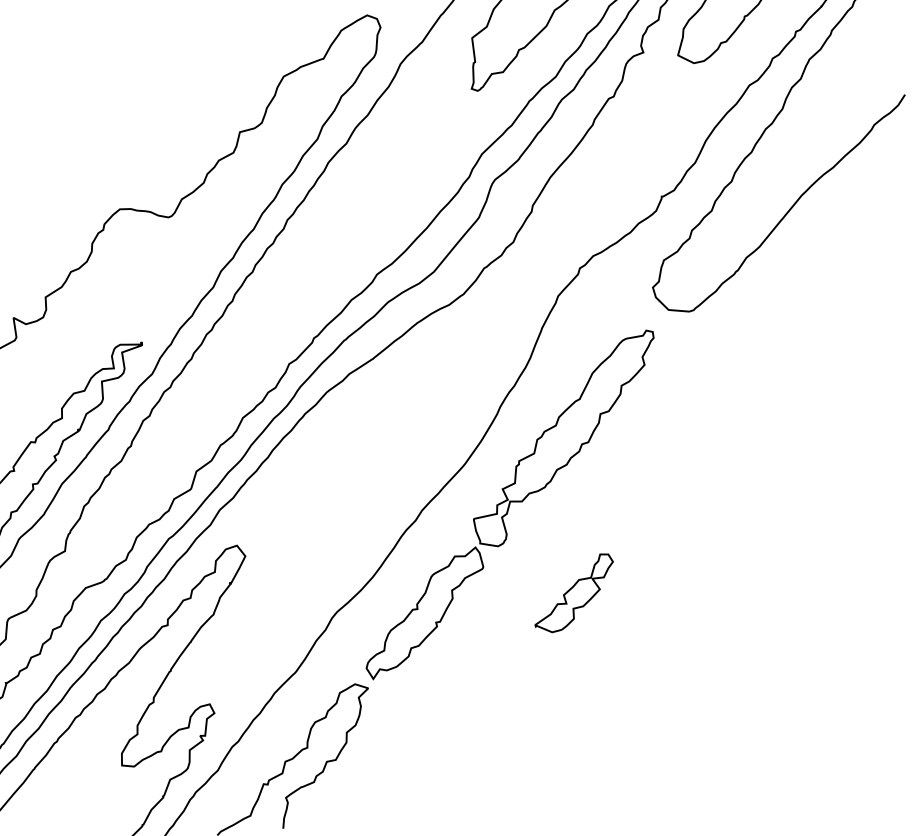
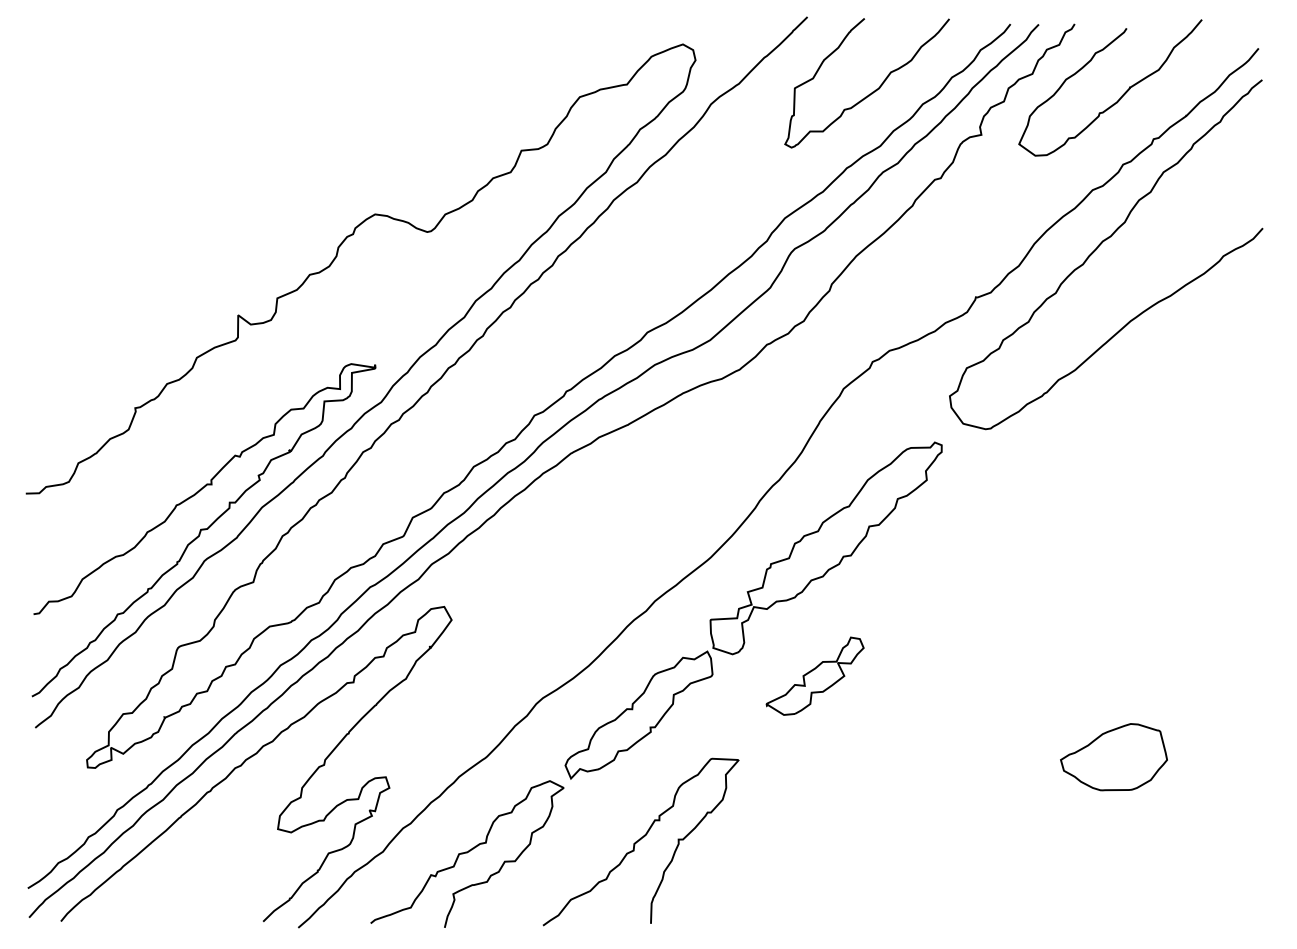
part: (848, 582) -> (1113, 757), added
part: (573, 593) -> (814, 675), moved
curve: (443, 723) -> (640, 840), added

